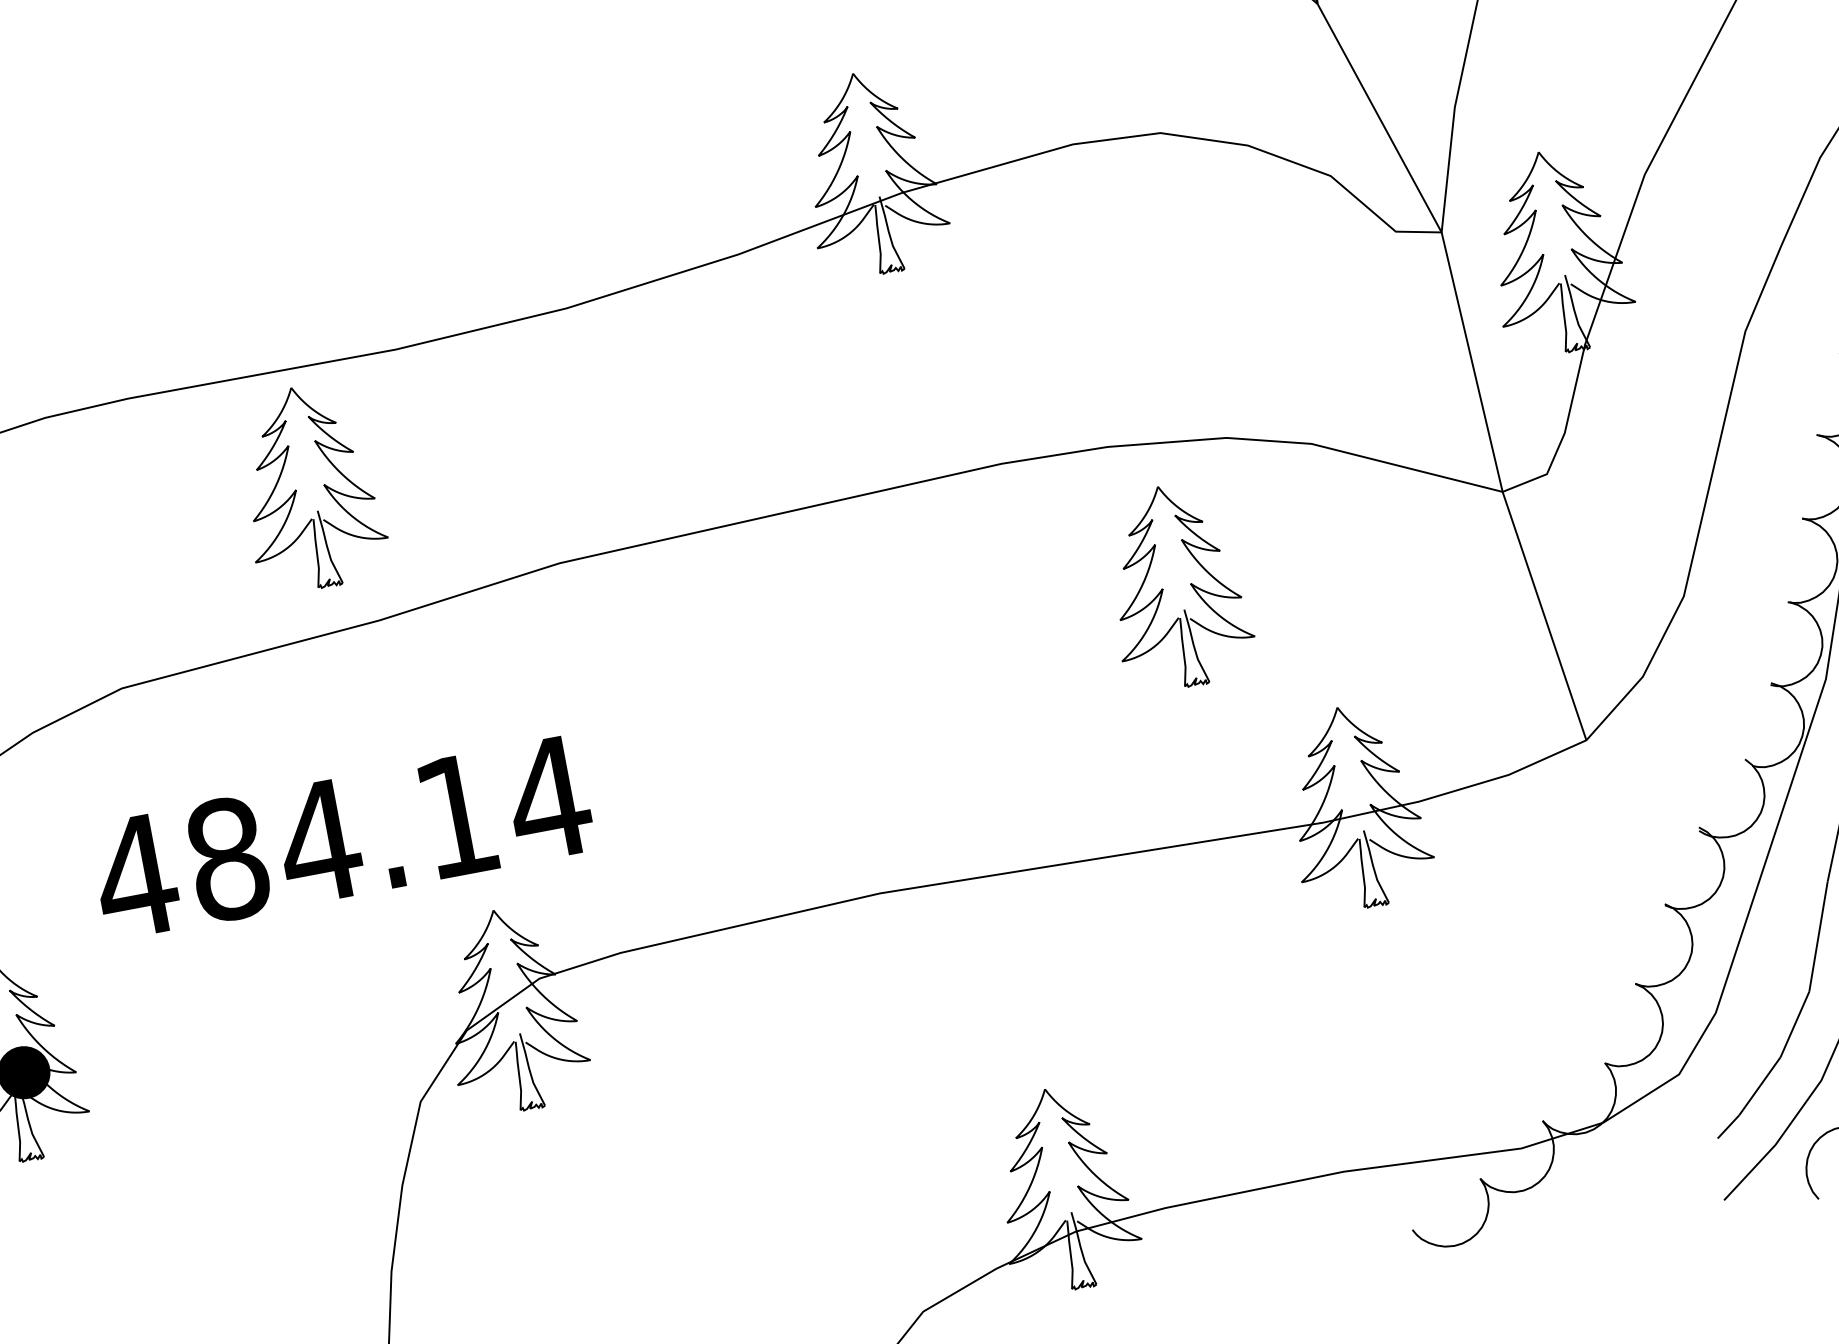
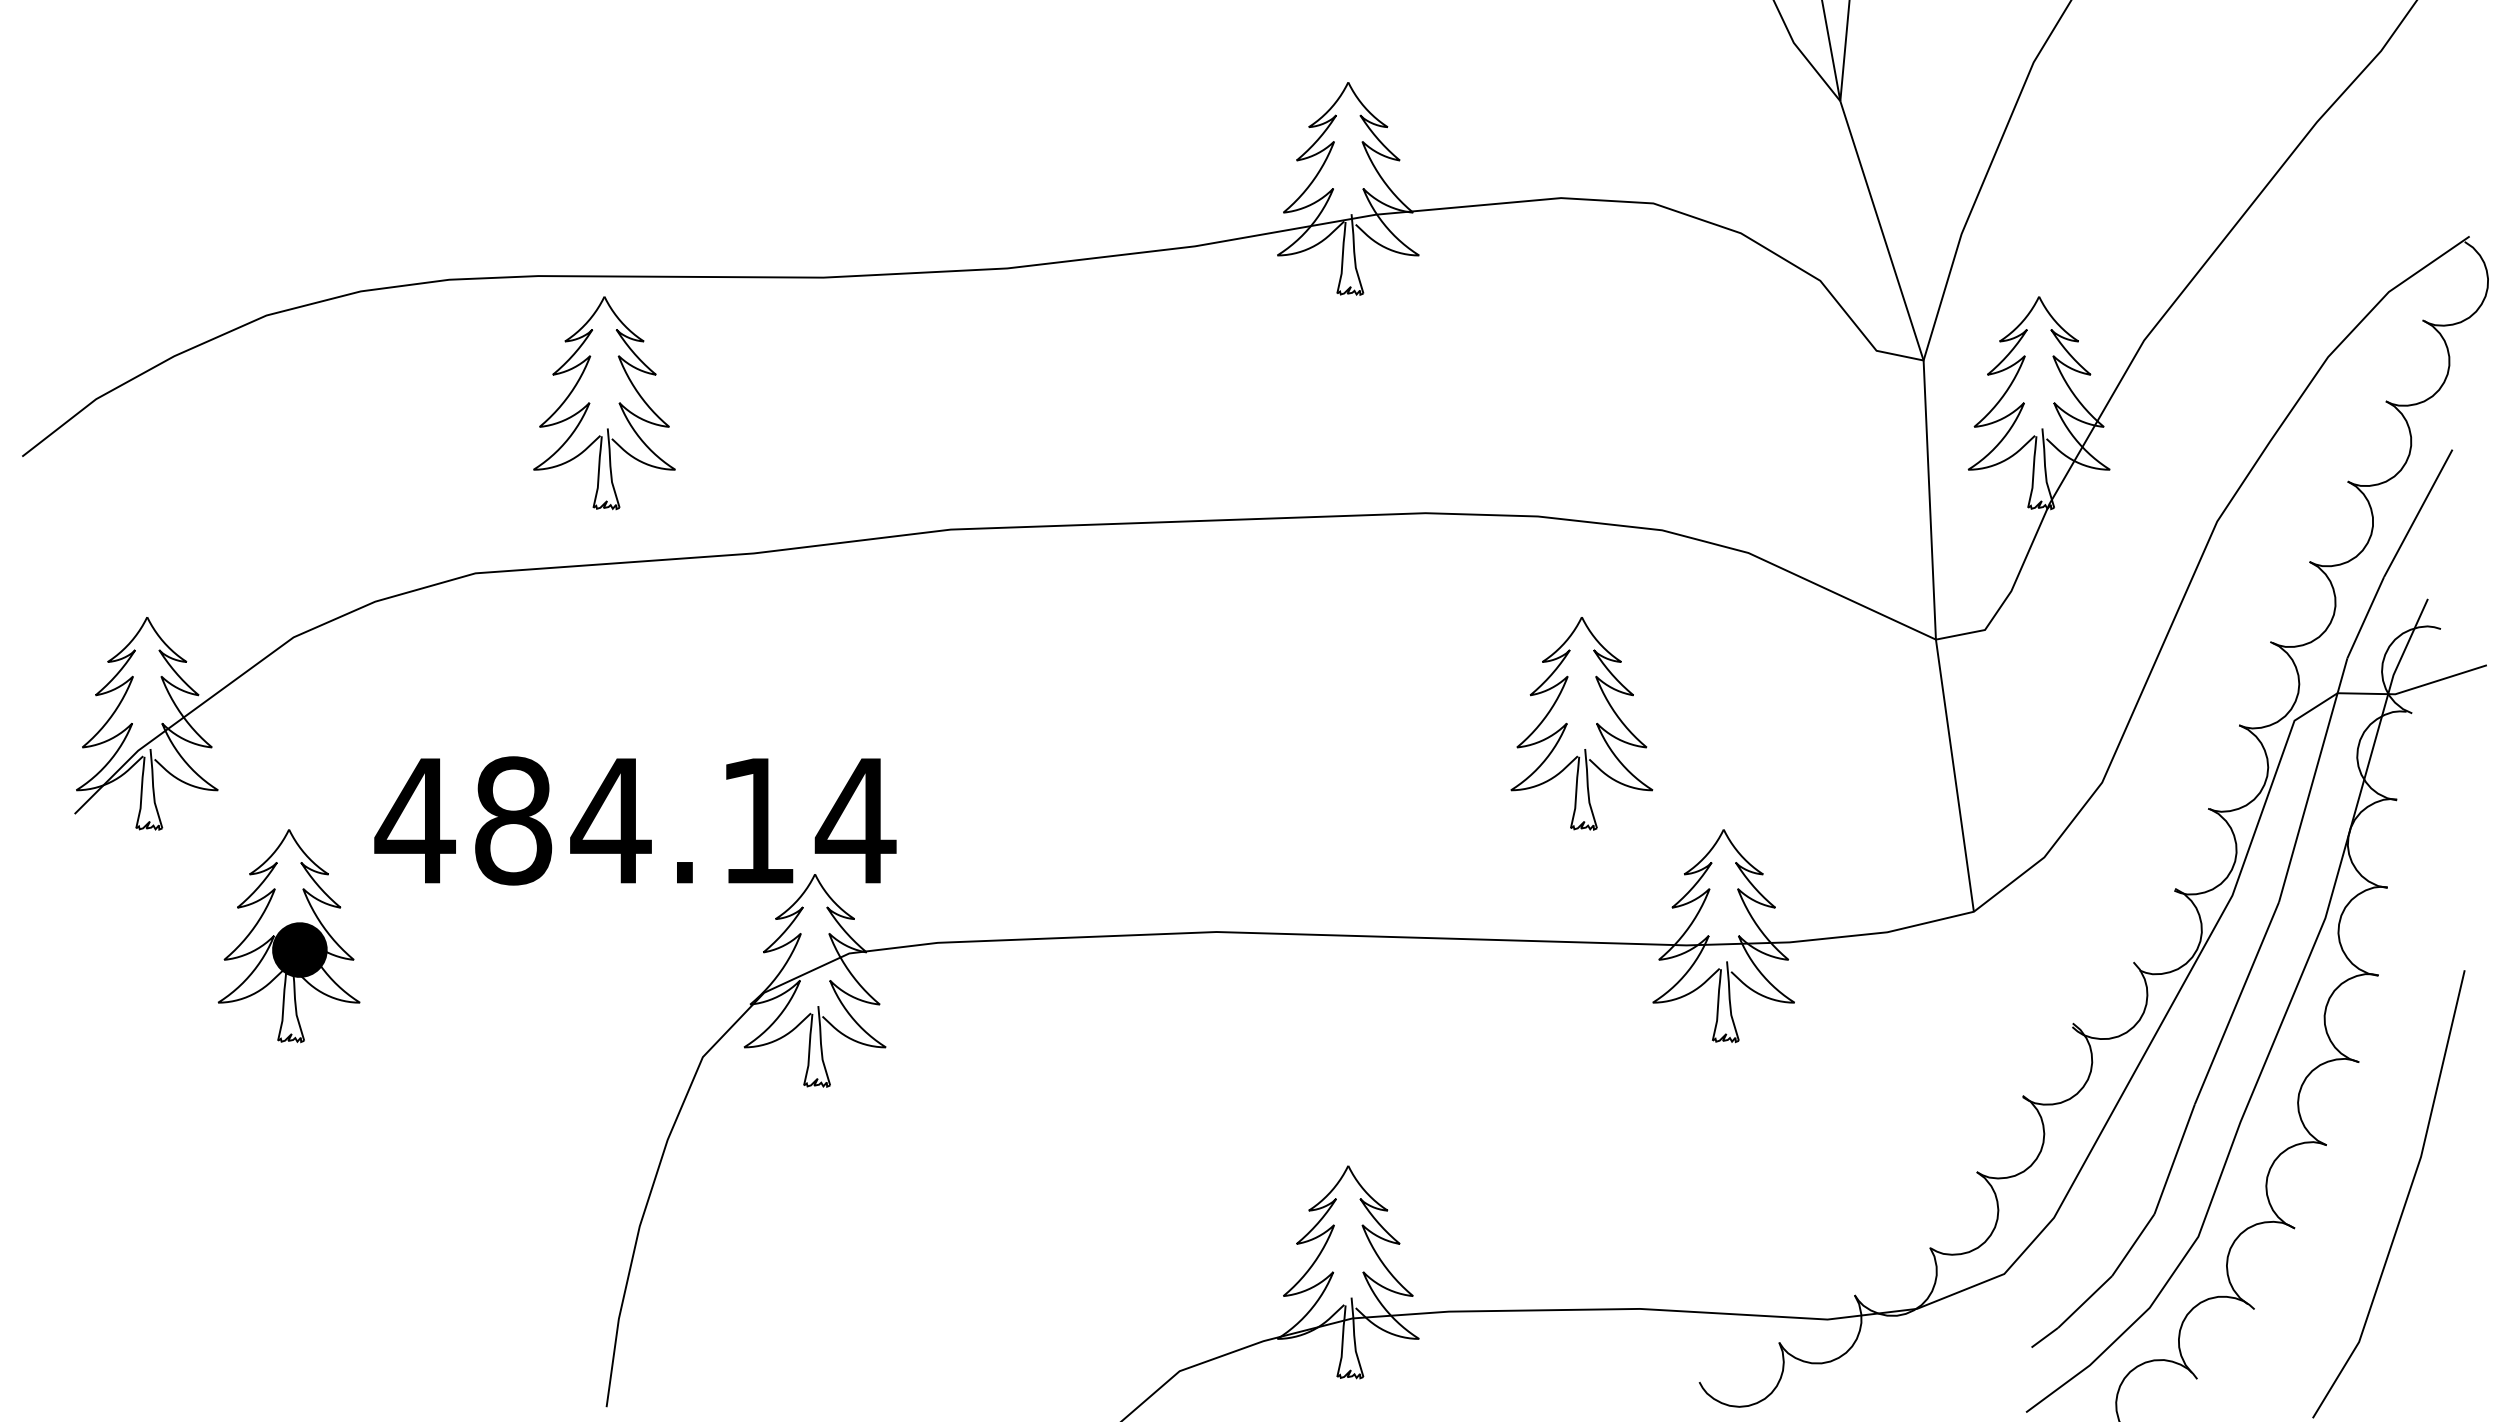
part: (297, 490) -> (590, 403), moved
part: (1163, 588) -> (1567, 723), moved
text: (342, 837) -> (635, 820), moved

